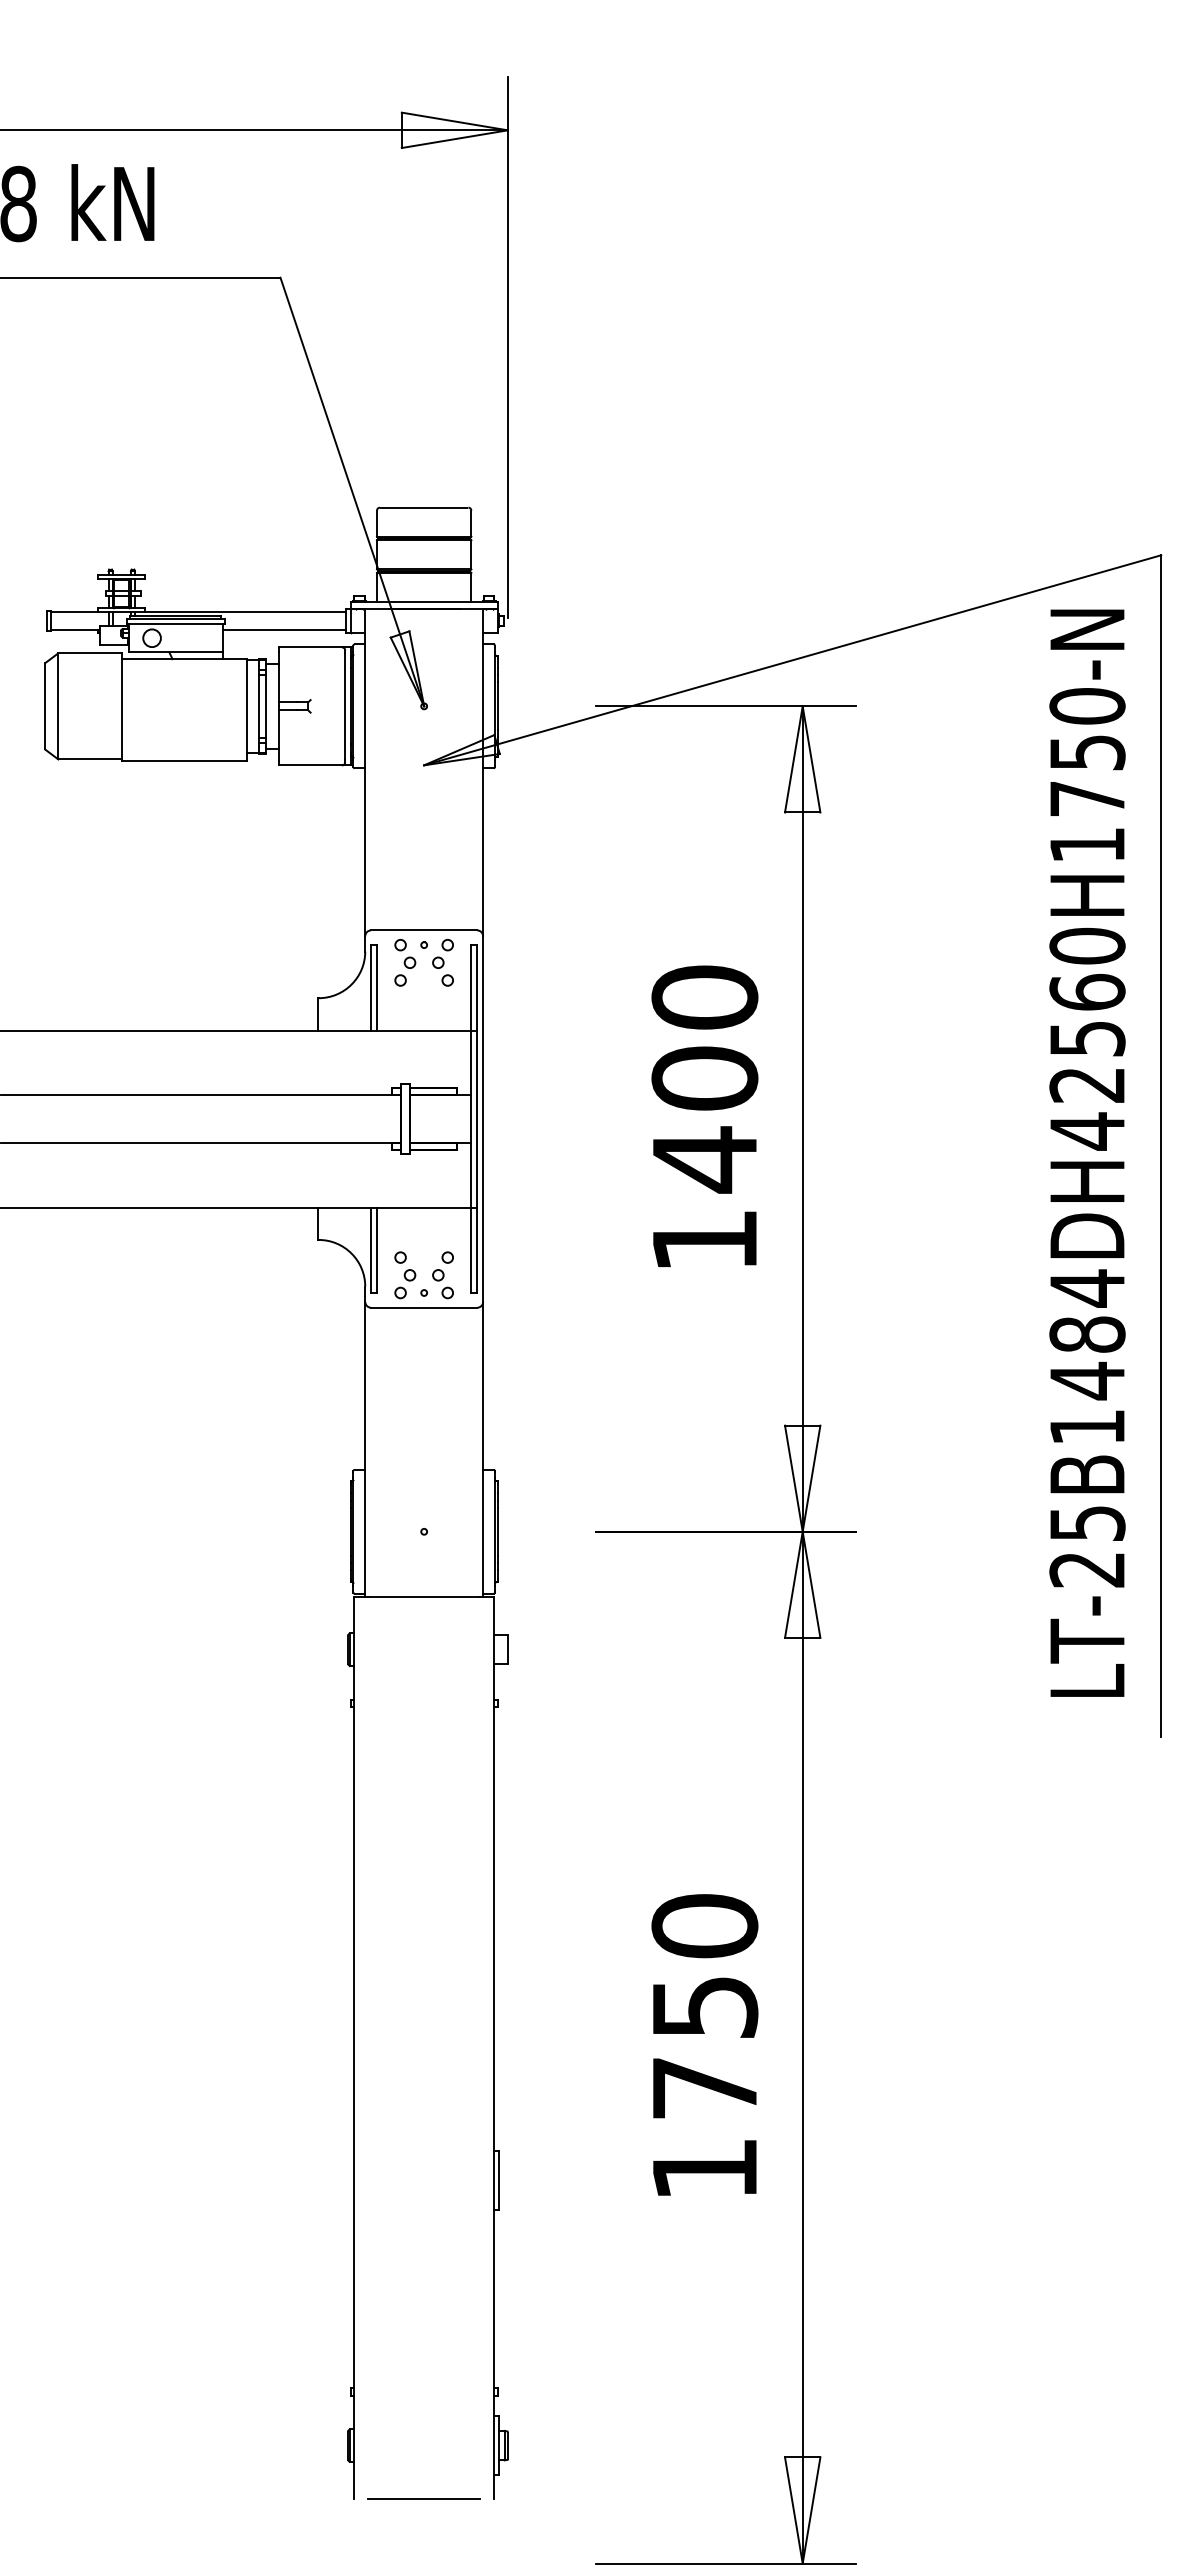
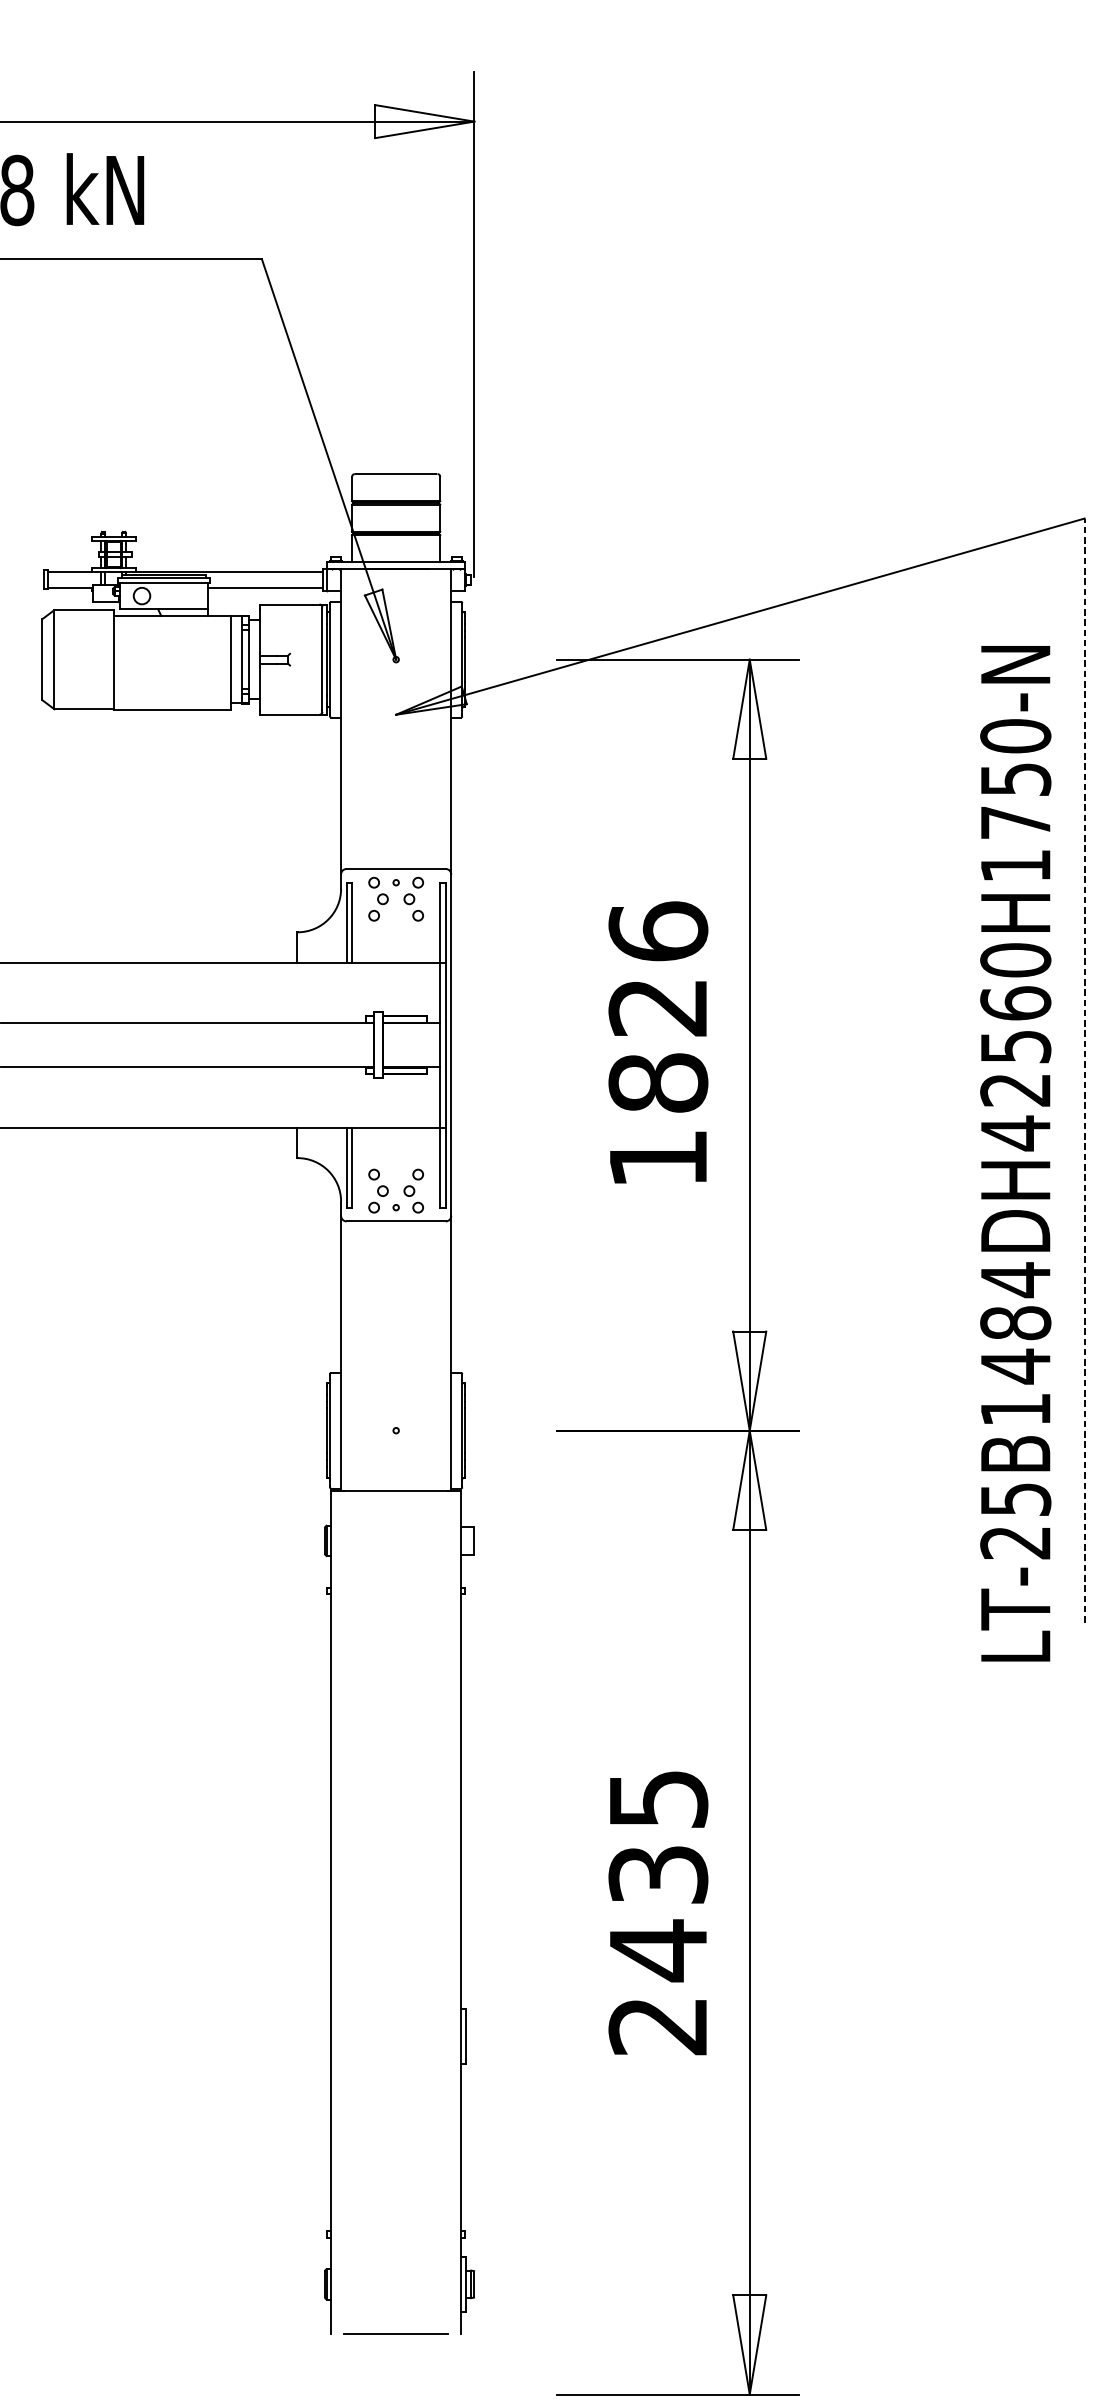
text: (704, 1079) -> (658, 1008), 1400 -> 1826
line: (1161, 1146) -> (1084, 1070), solid -> dashed
text: (1087, 1152) -> (1015, 1153), moved
text: (704, 2047) -> (658, 1912), 1750 -> 2435

